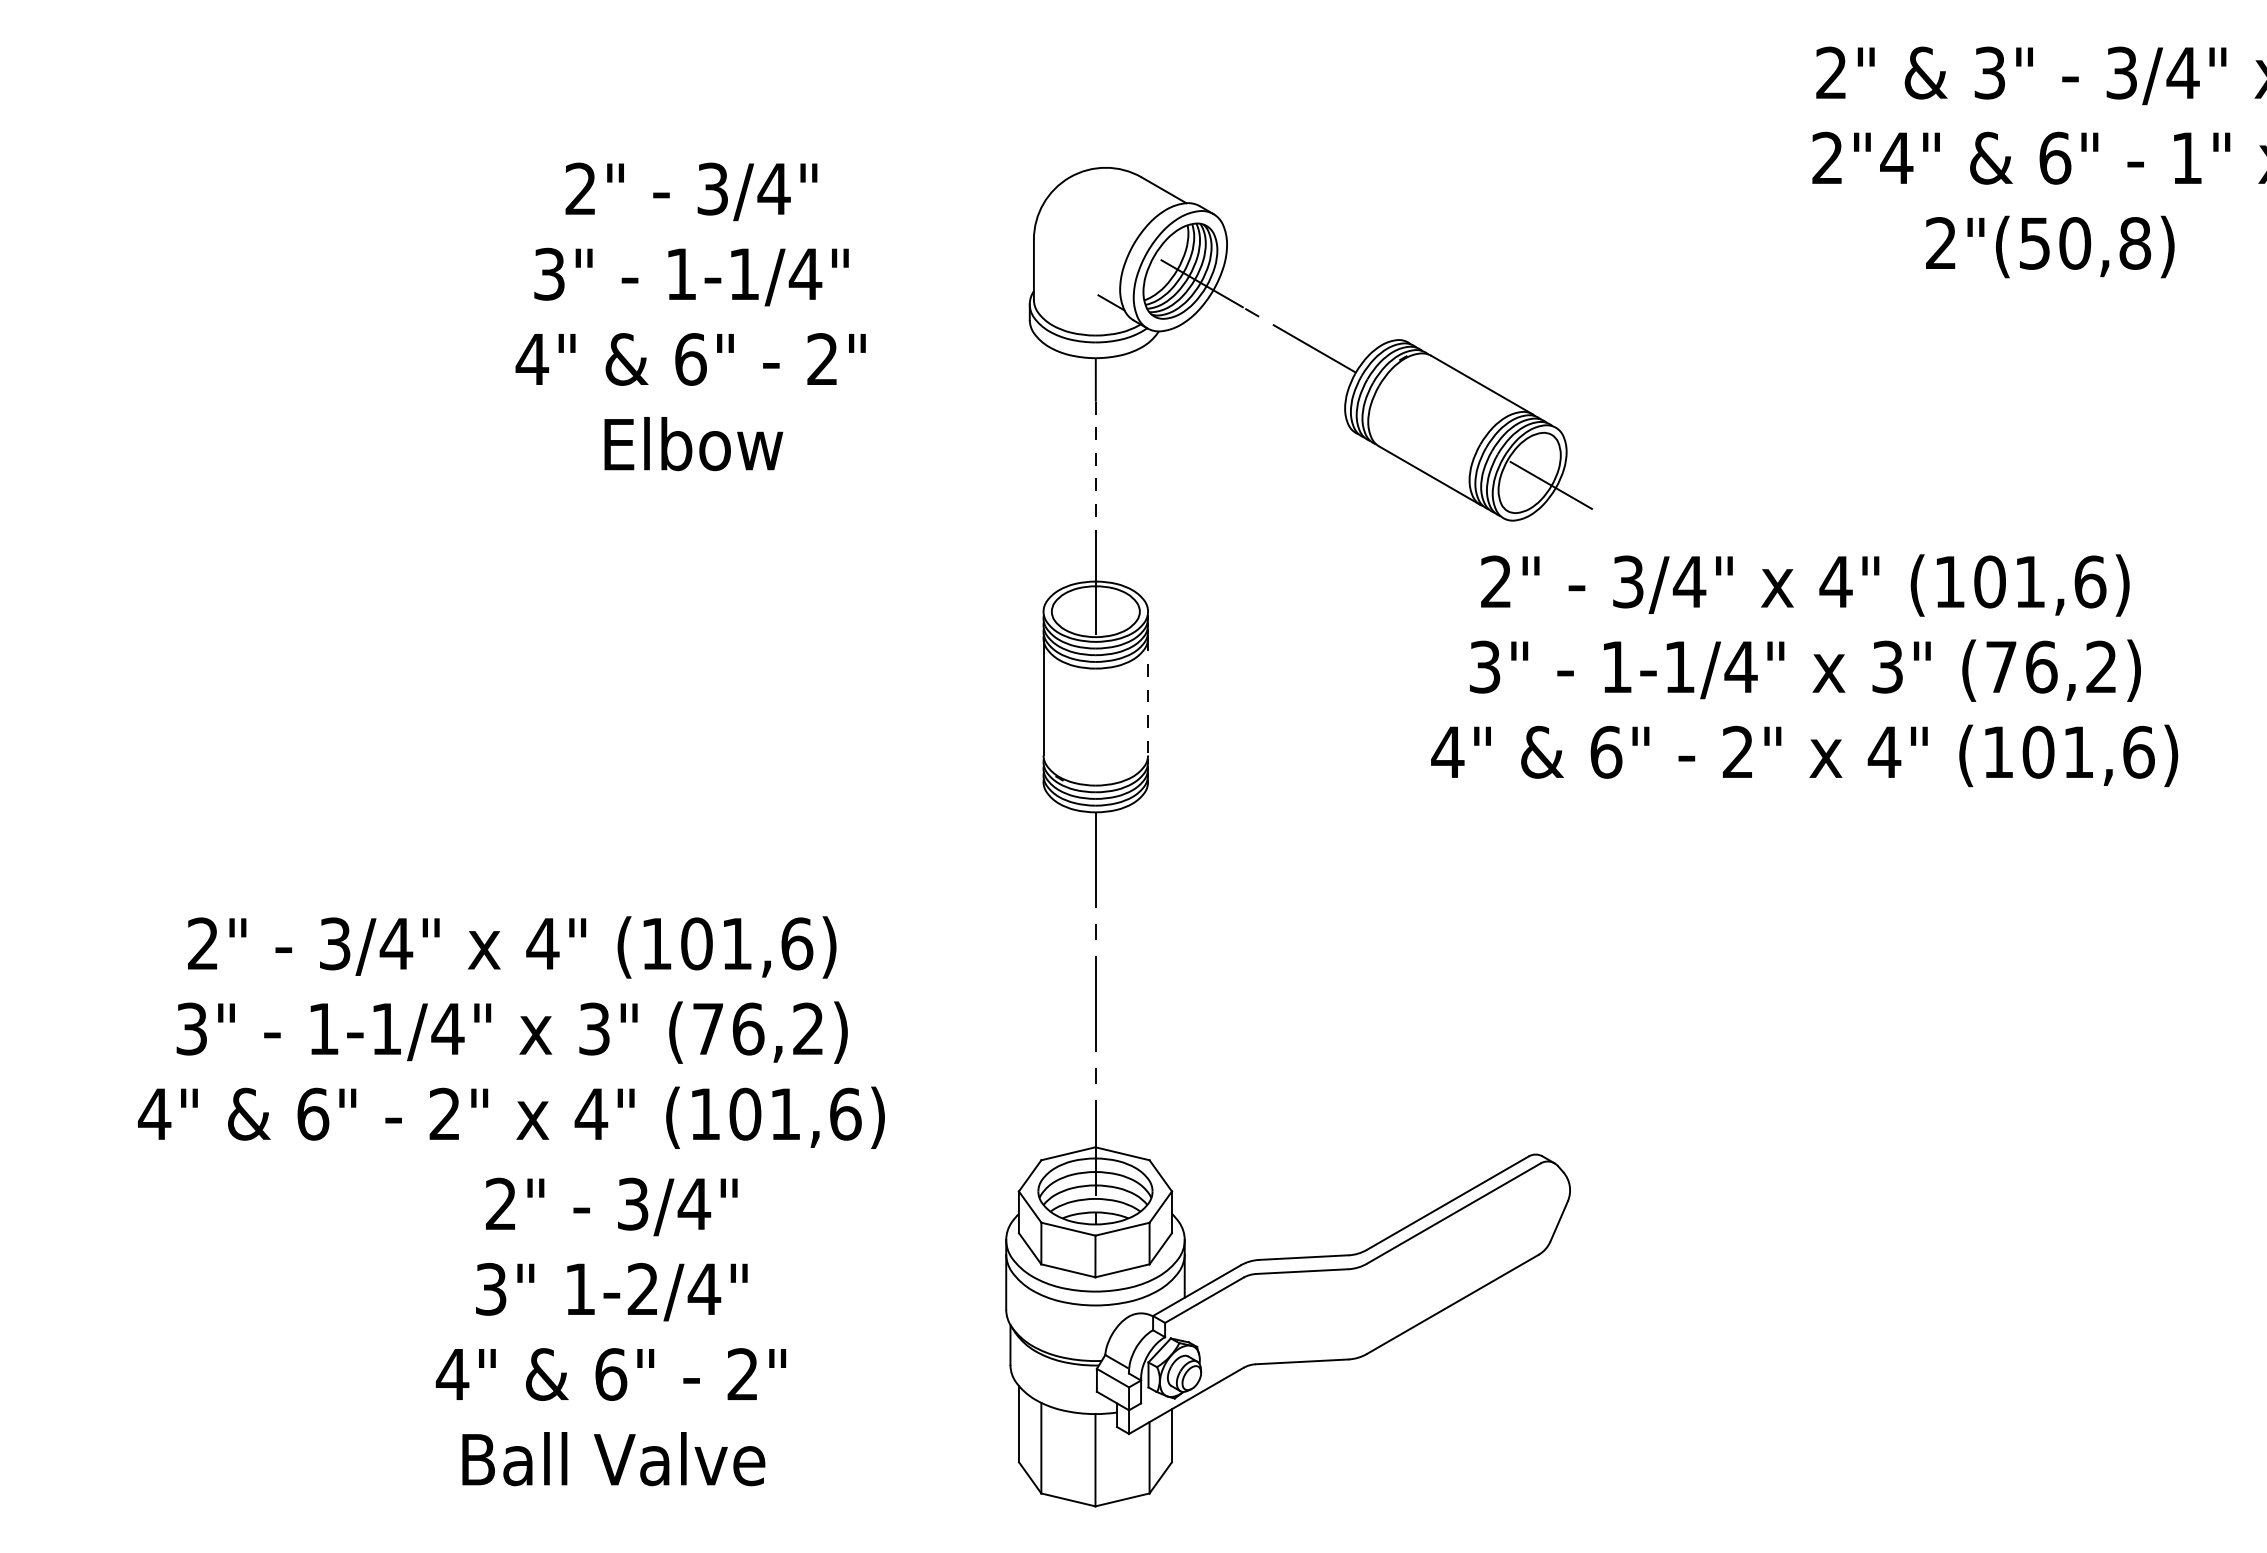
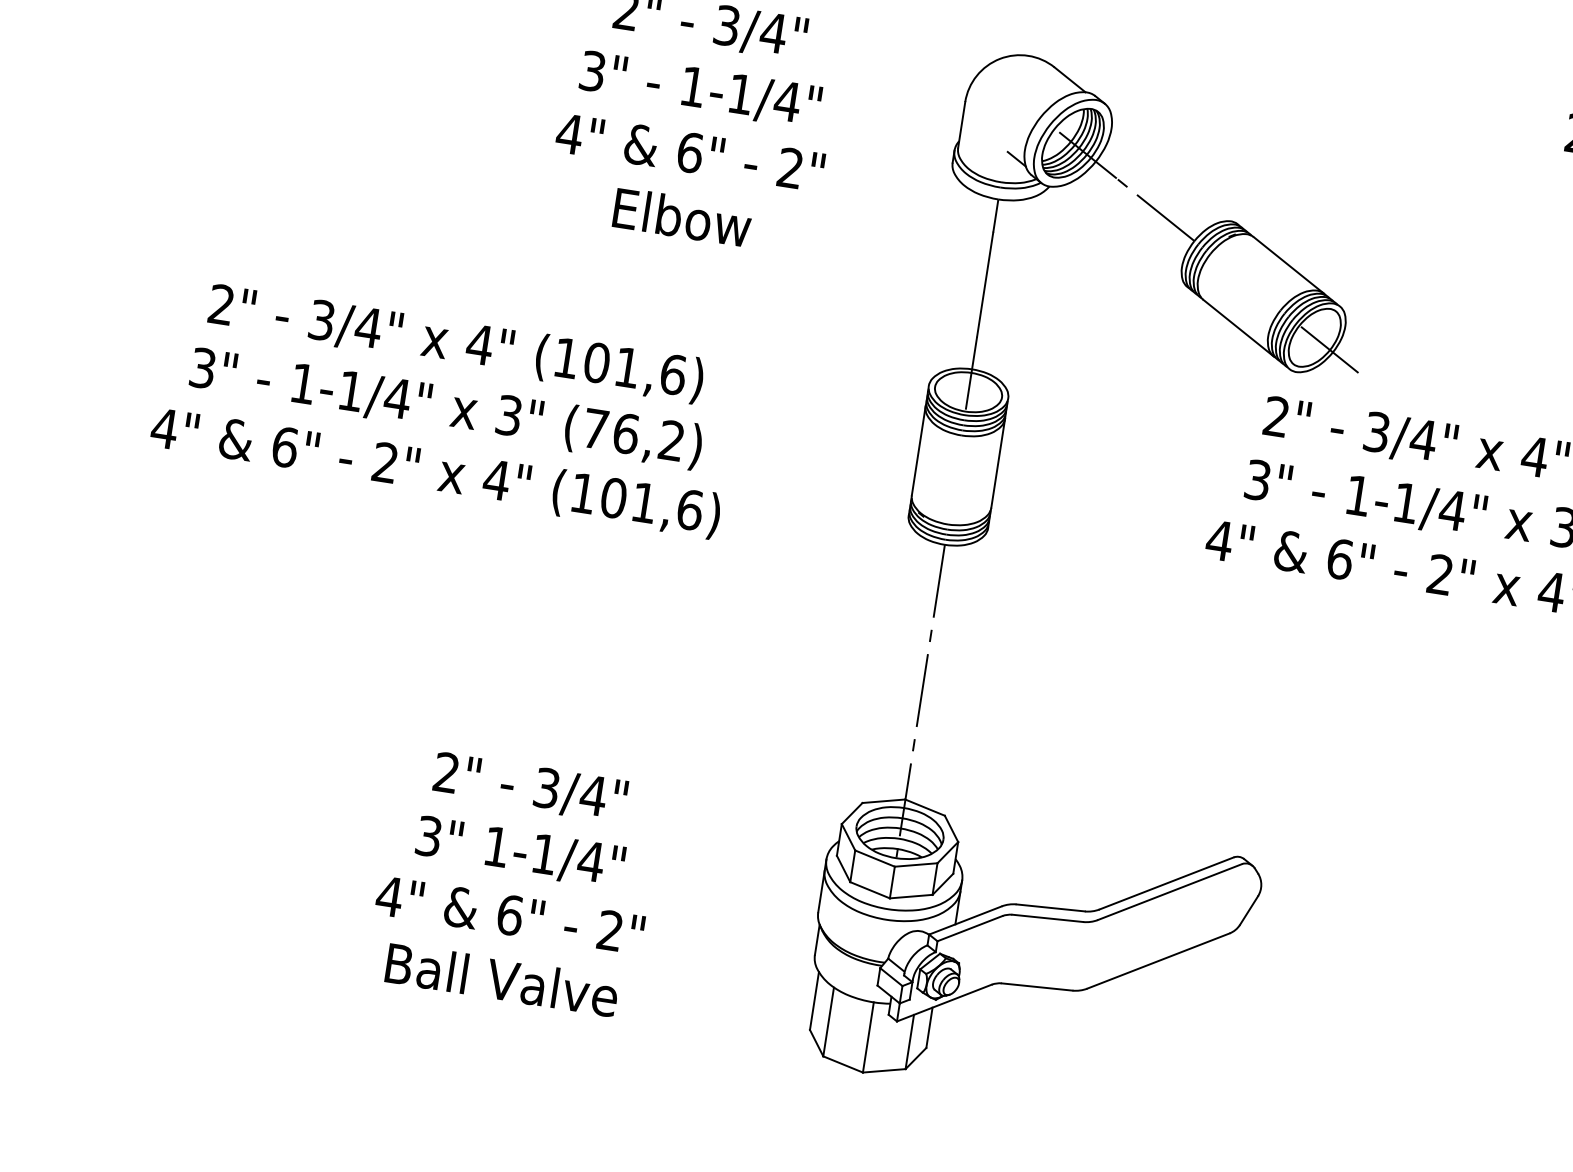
line: (1095, 470) -> (984, 284), dashed -> solid
line: (1148, 696) -> (998, 462), dashed -> solid
text: (511, 1032) -> (445, 408), moved
text: (642, 1288) -> (544, 853), 1-2/4" -> 1-1/4"

